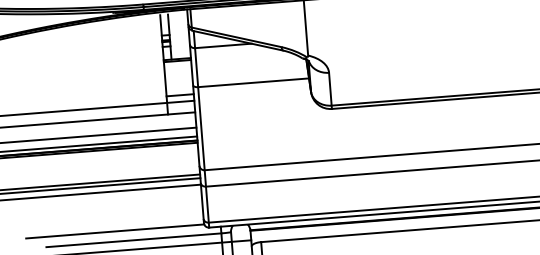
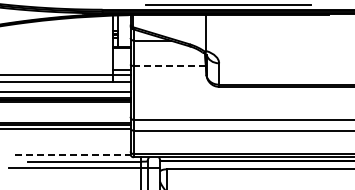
line: (253, 82) -> (169, 65), solid -> dashed
line: (114, 232) -> (72, 155), solid -> dashed

